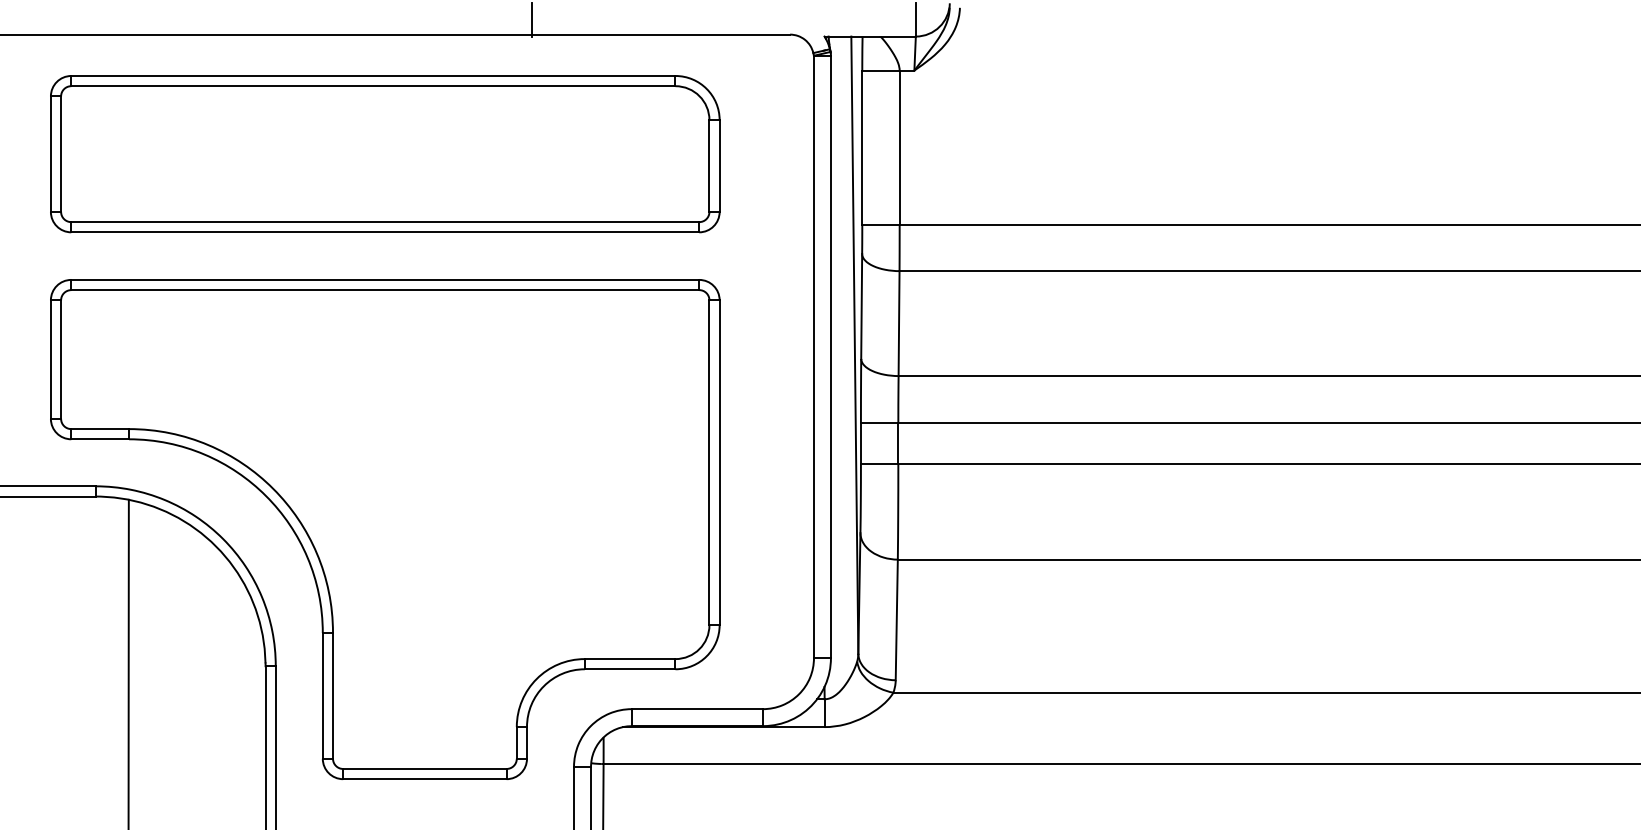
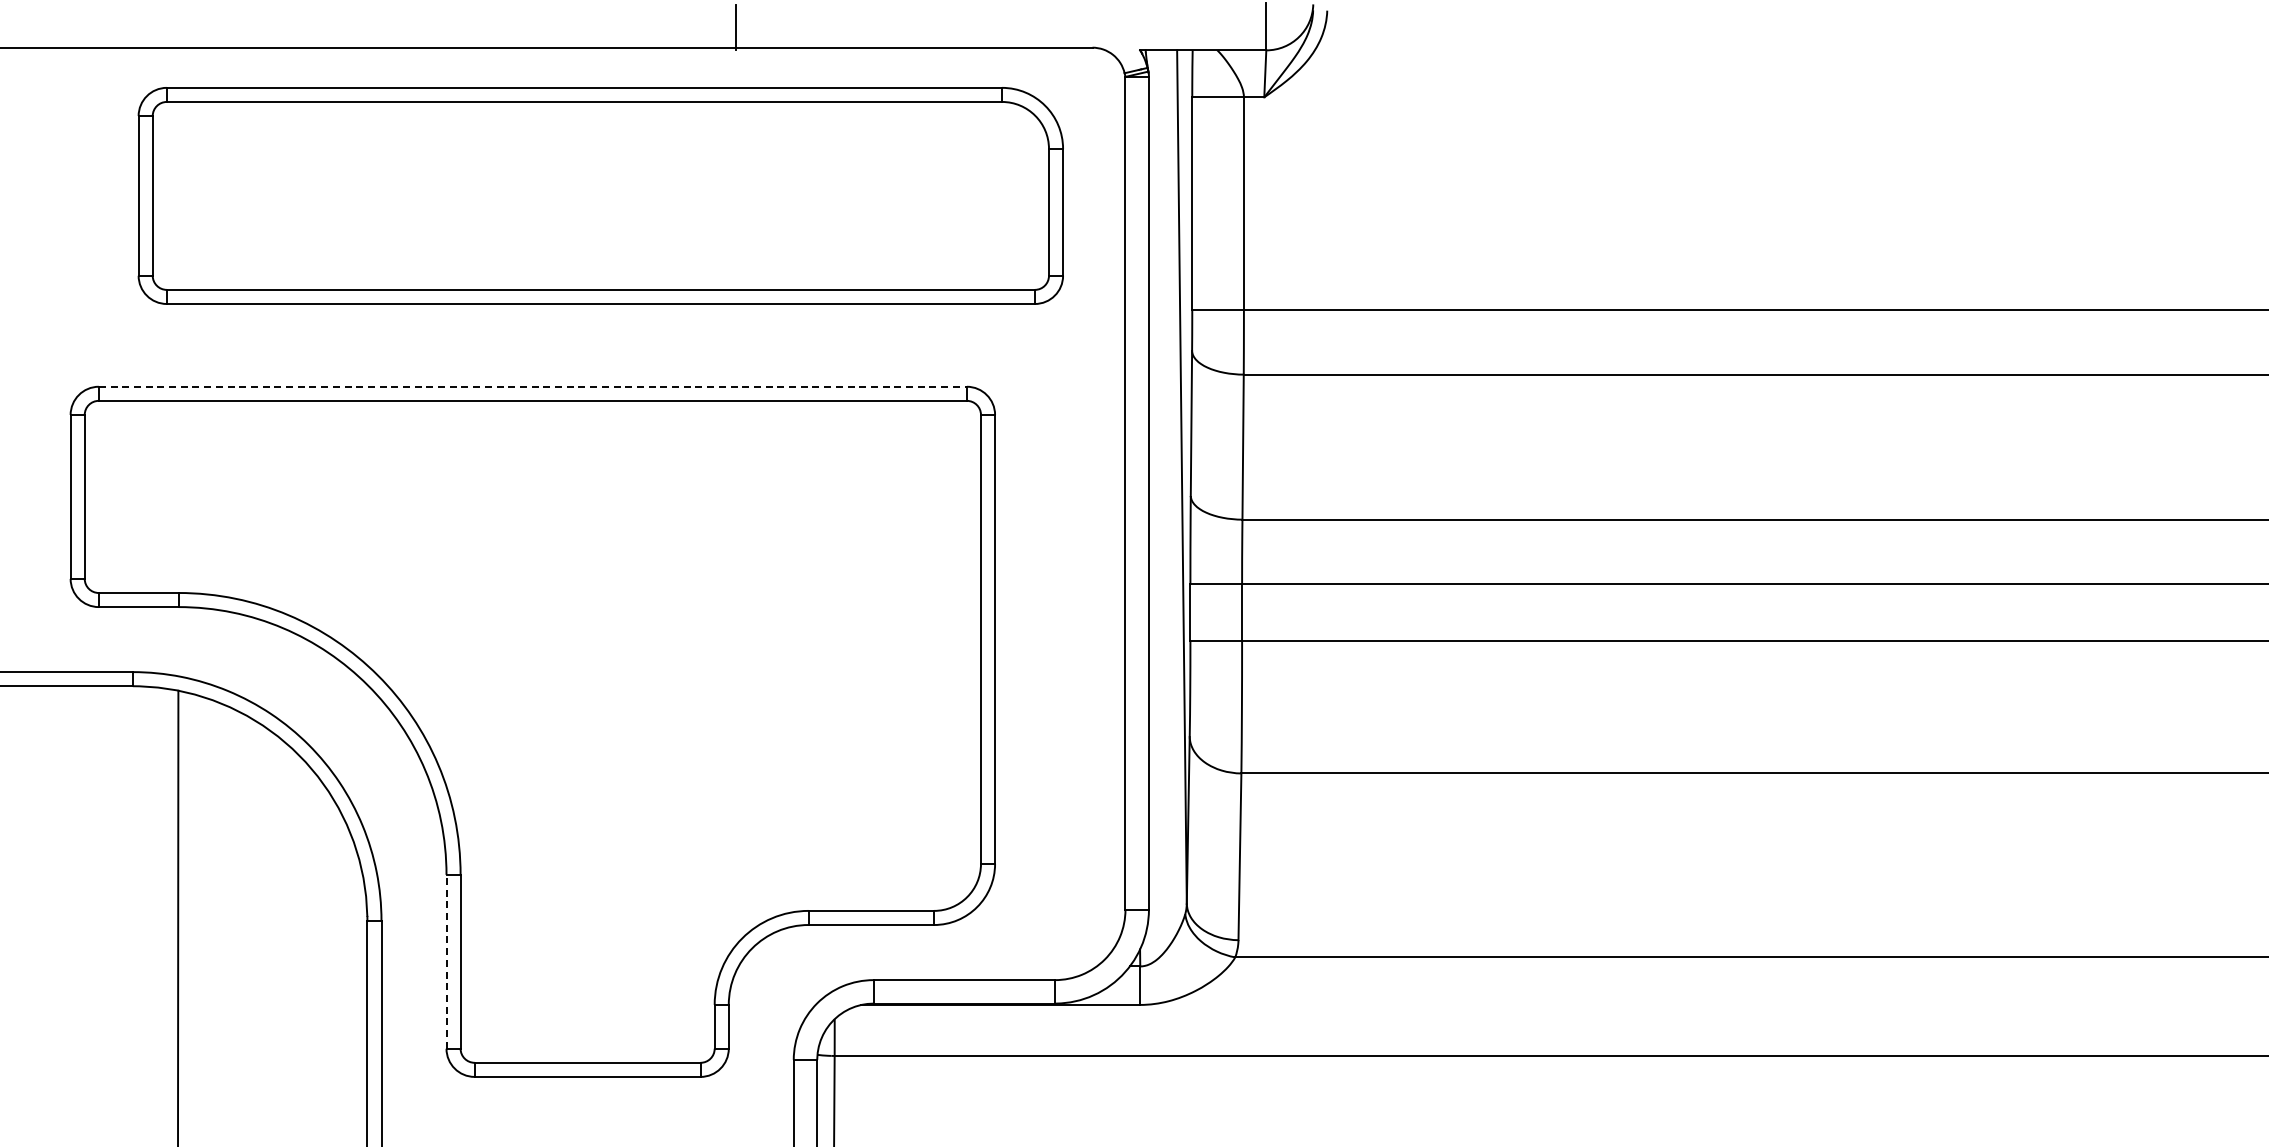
part: (385, 153) -> (600, 195), moved
line: (385, 279) -> (533, 386), solid -> dashed
line: (322, 695) -> (446, 961), solid -> dashed

